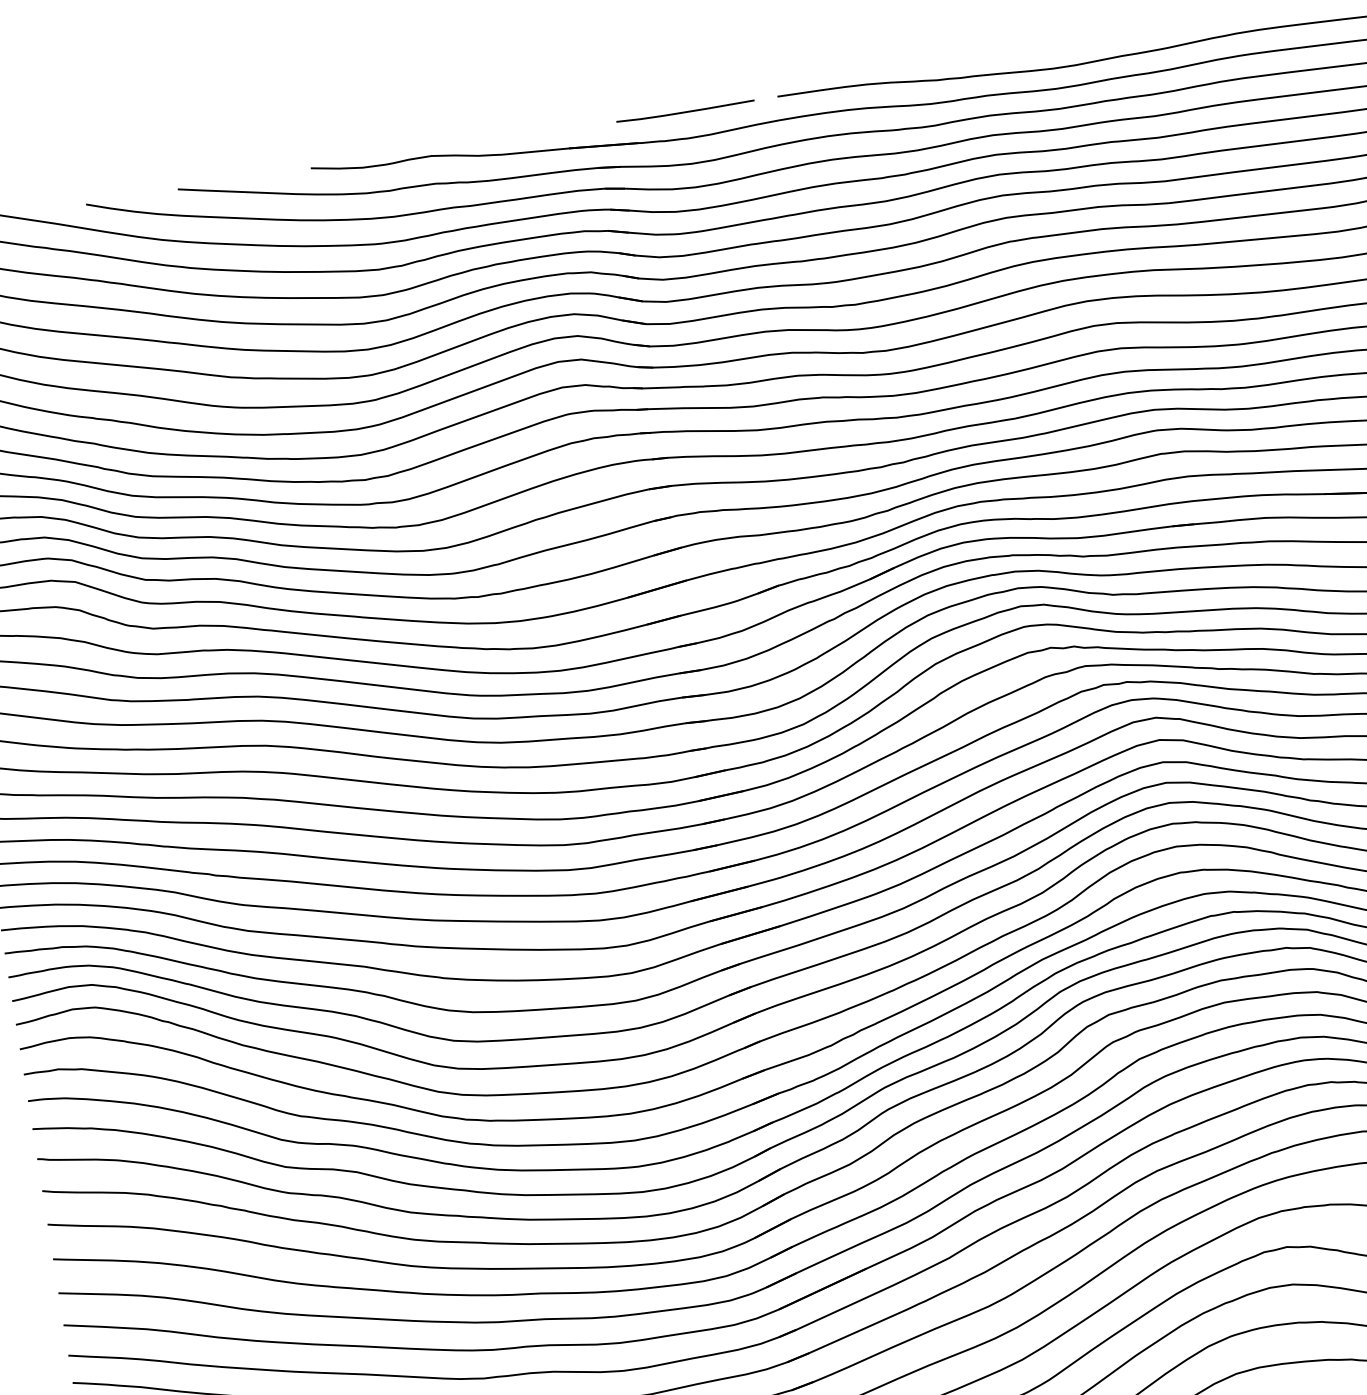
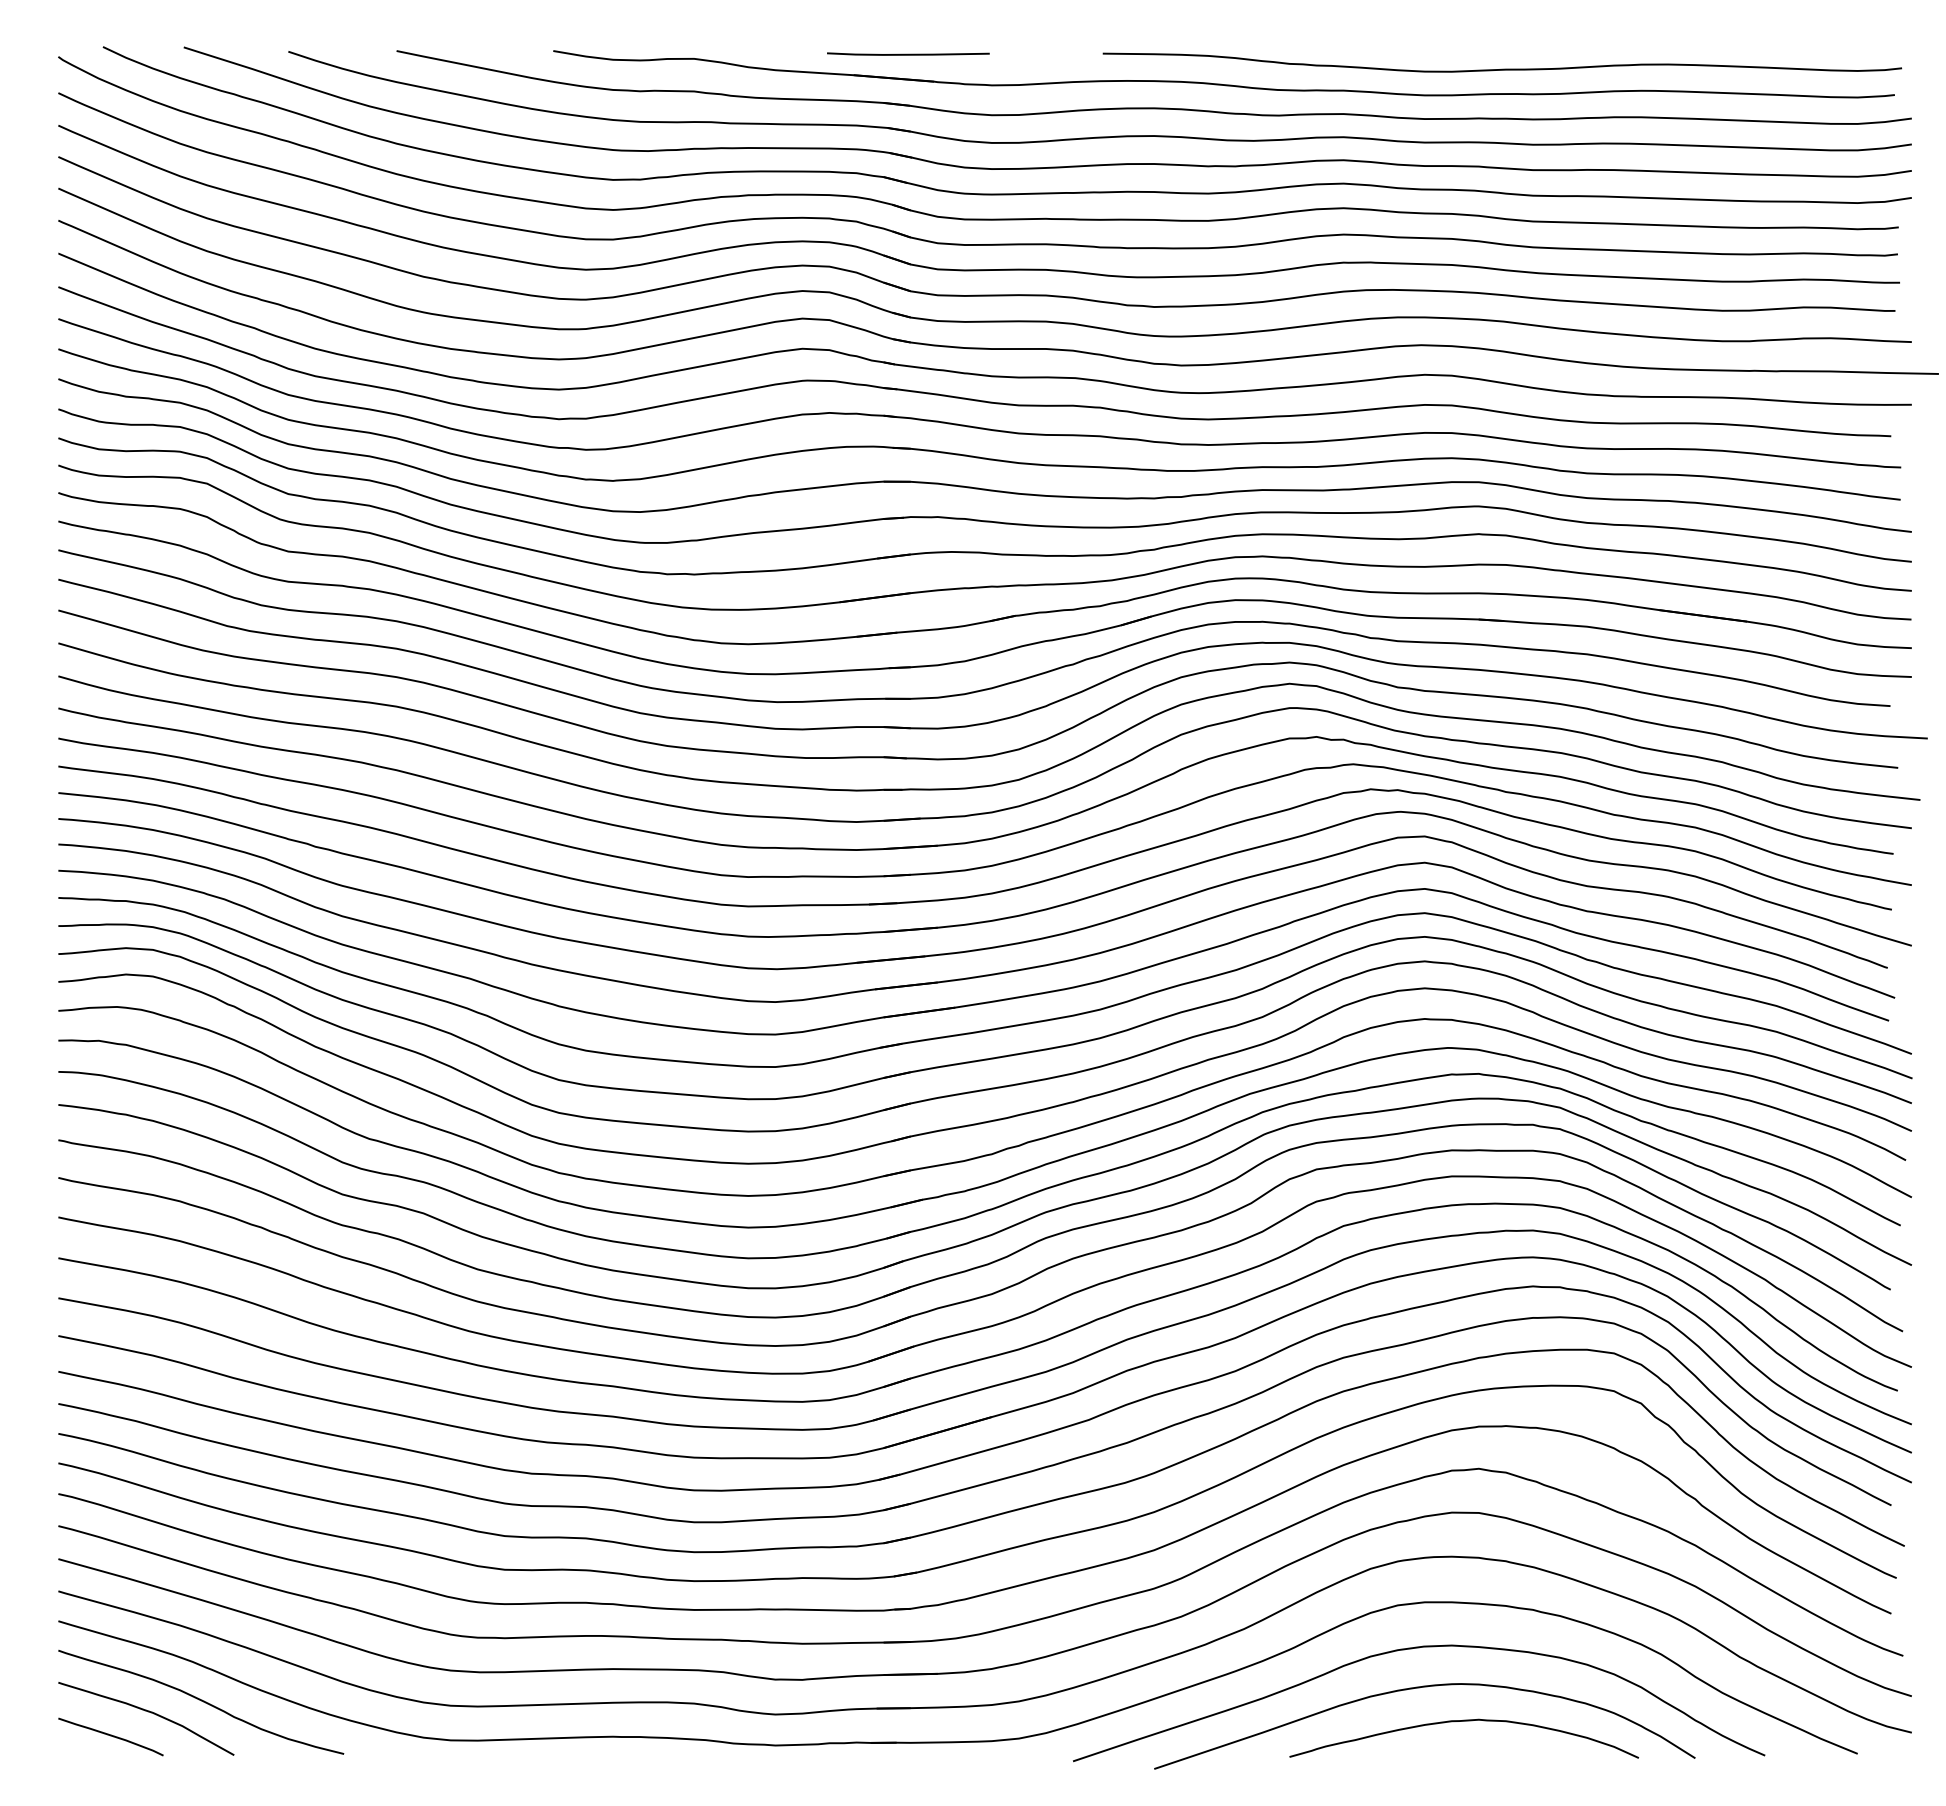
line: (685, 111) -> (908, 53), moved

